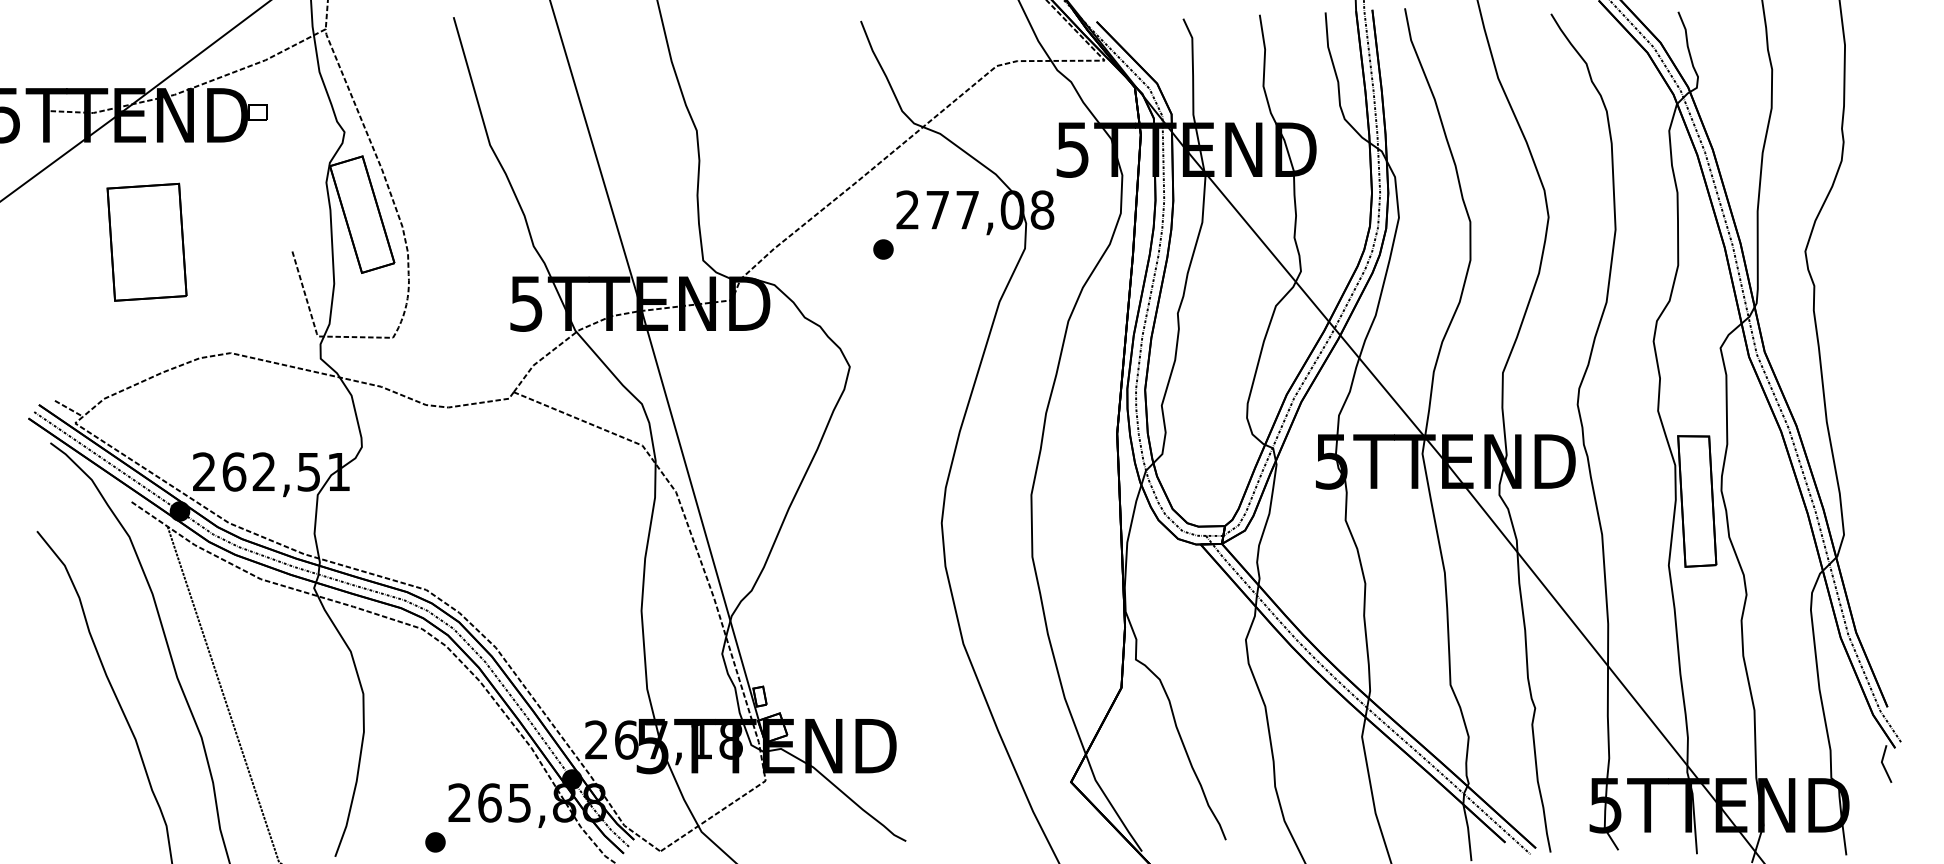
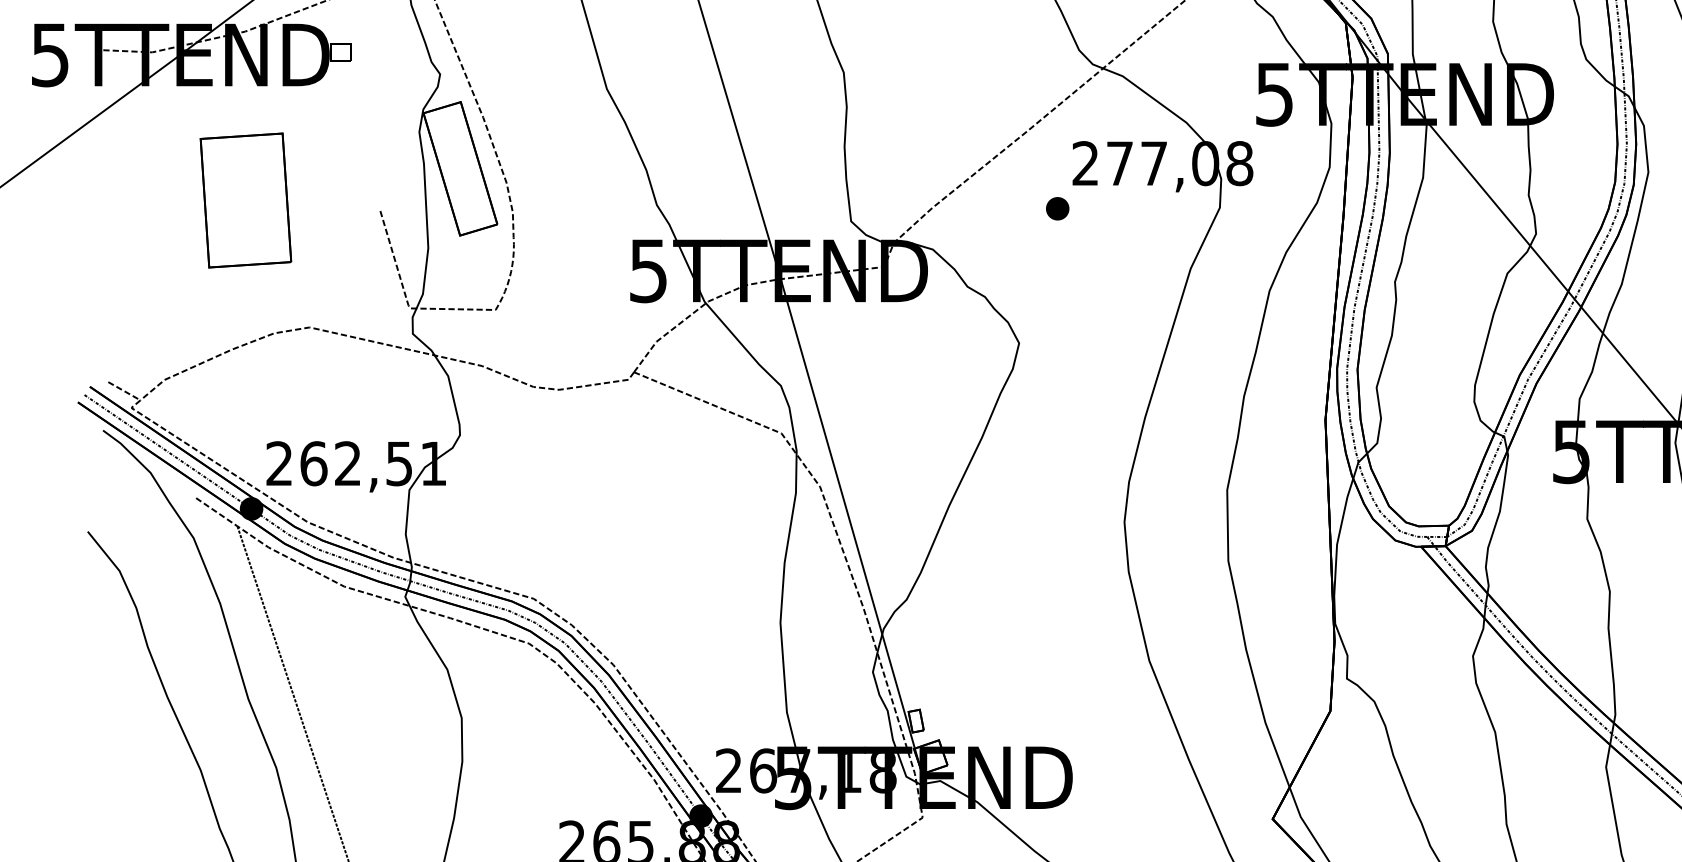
part: (146, 241) -> (245, 199), moved

